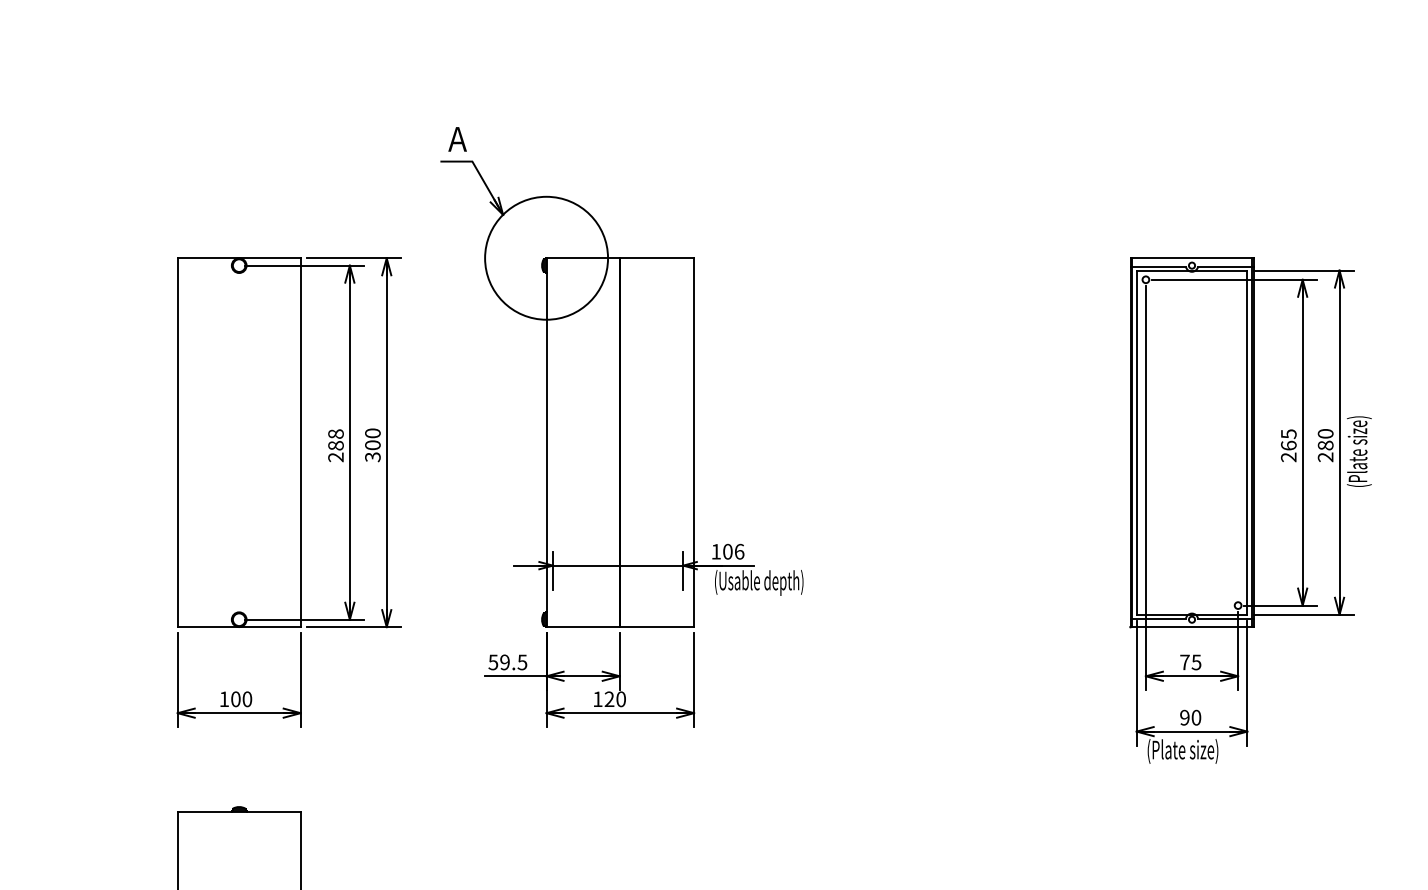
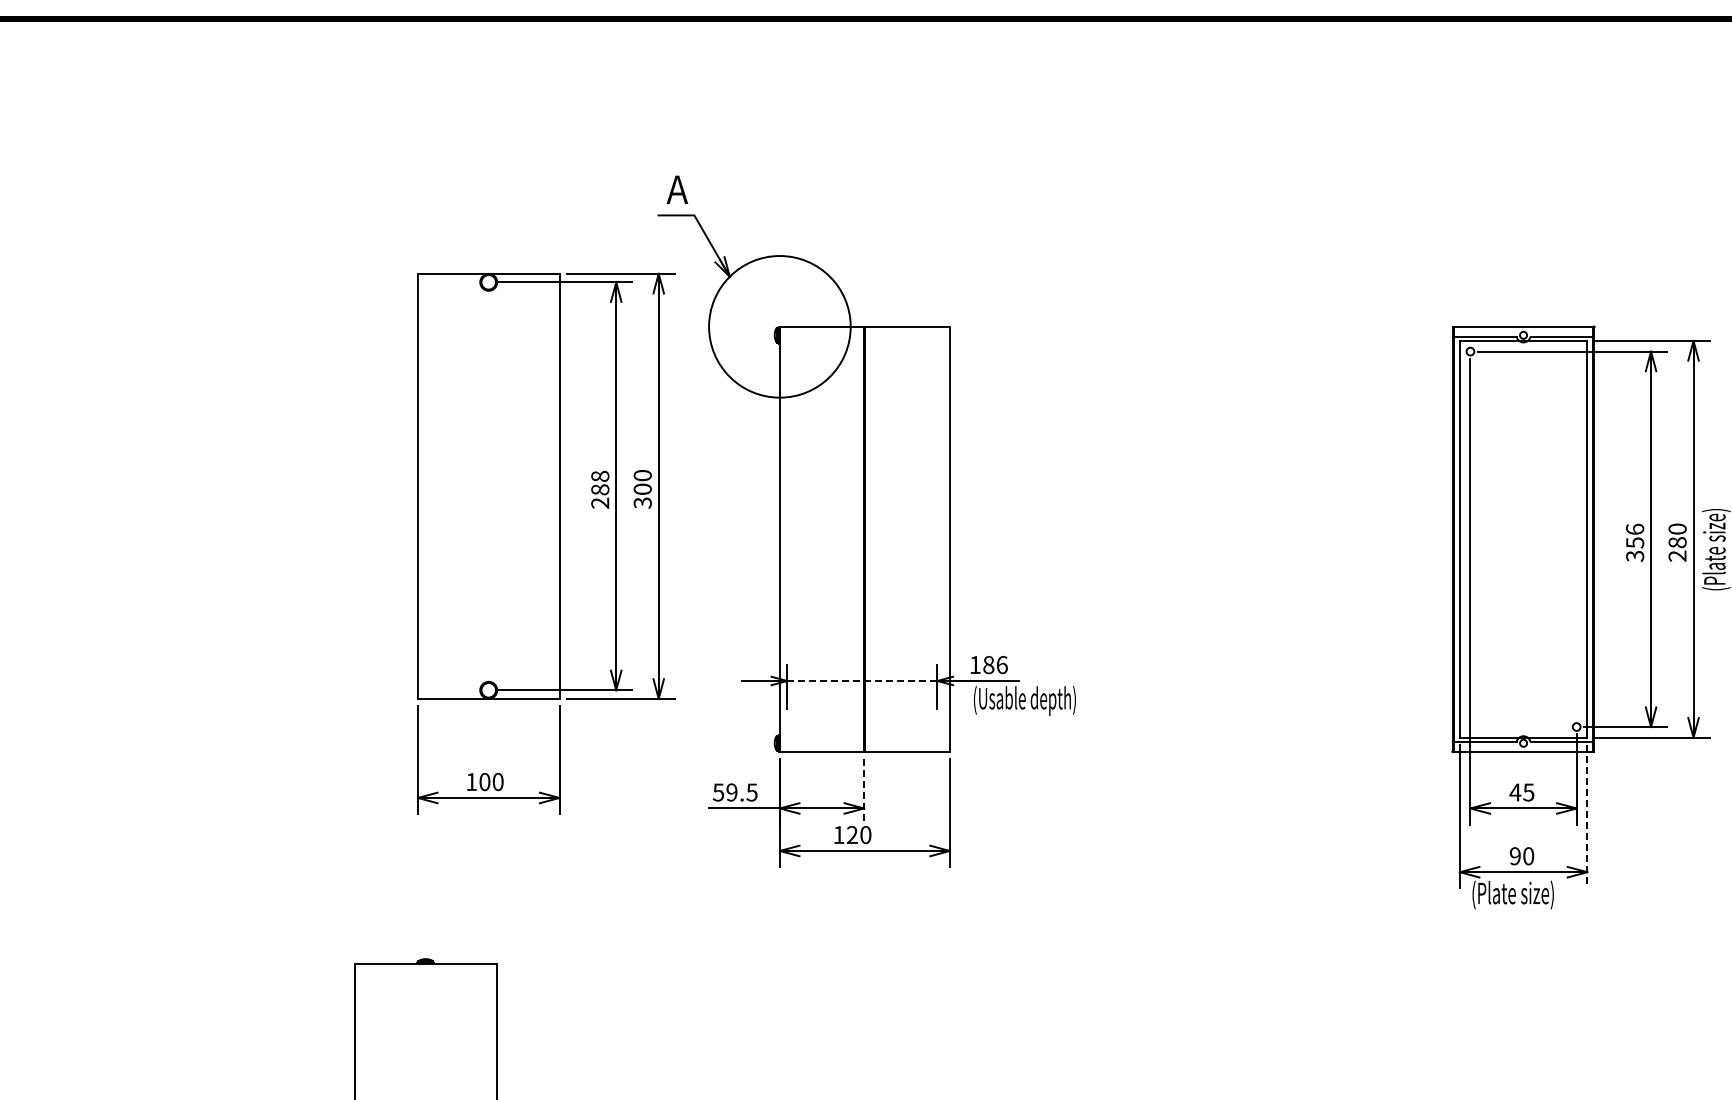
text: (1289, 445) -> (1635, 542), 265 -> 356
part: (288, 492) -> (545, 543), moved
text: (727, 551) -> (988, 664), 106 -> 186
line: (618, 565) -> (862, 680), solid -> dashed
line: (620, 661) -> (864, 791), solid -> dashed
text: (1185, 662) -> (1515, 792), 75 -> 45
line: (1247, 683) -> (1587, 816), solid -> dashed

